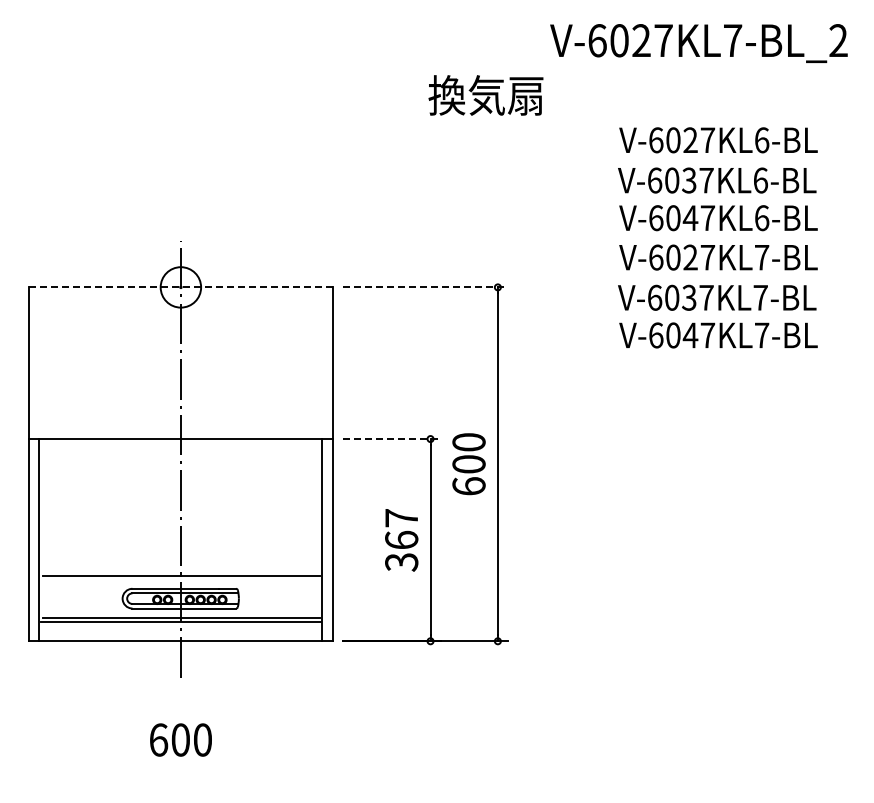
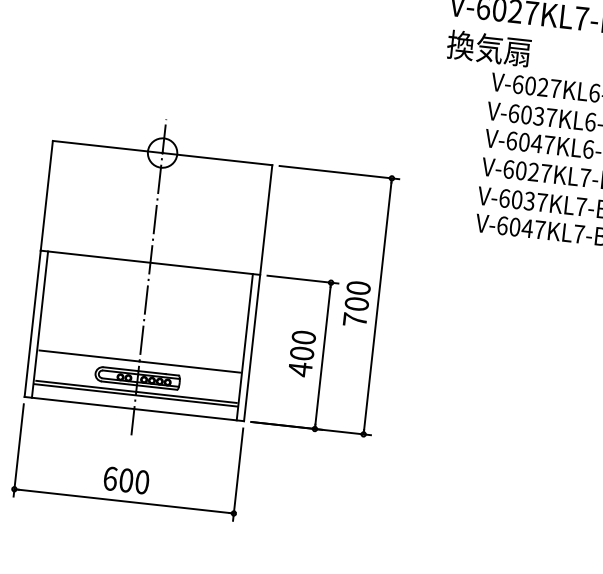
text: (485, 95) -> (488, 48), moved
line: (180, 287) -> (162, 153), dashed -> solid
line: (425, 287) -> (339, 172), dashed -> solid
line: (391, 439) -> (302, 279), dashed -> solid
text: (468, 486) -> (354, 320), 600 -> 700
text: (401, 540) -> (301, 353), 367 -> 400
part: (180, 768) -> (123, 501), added

